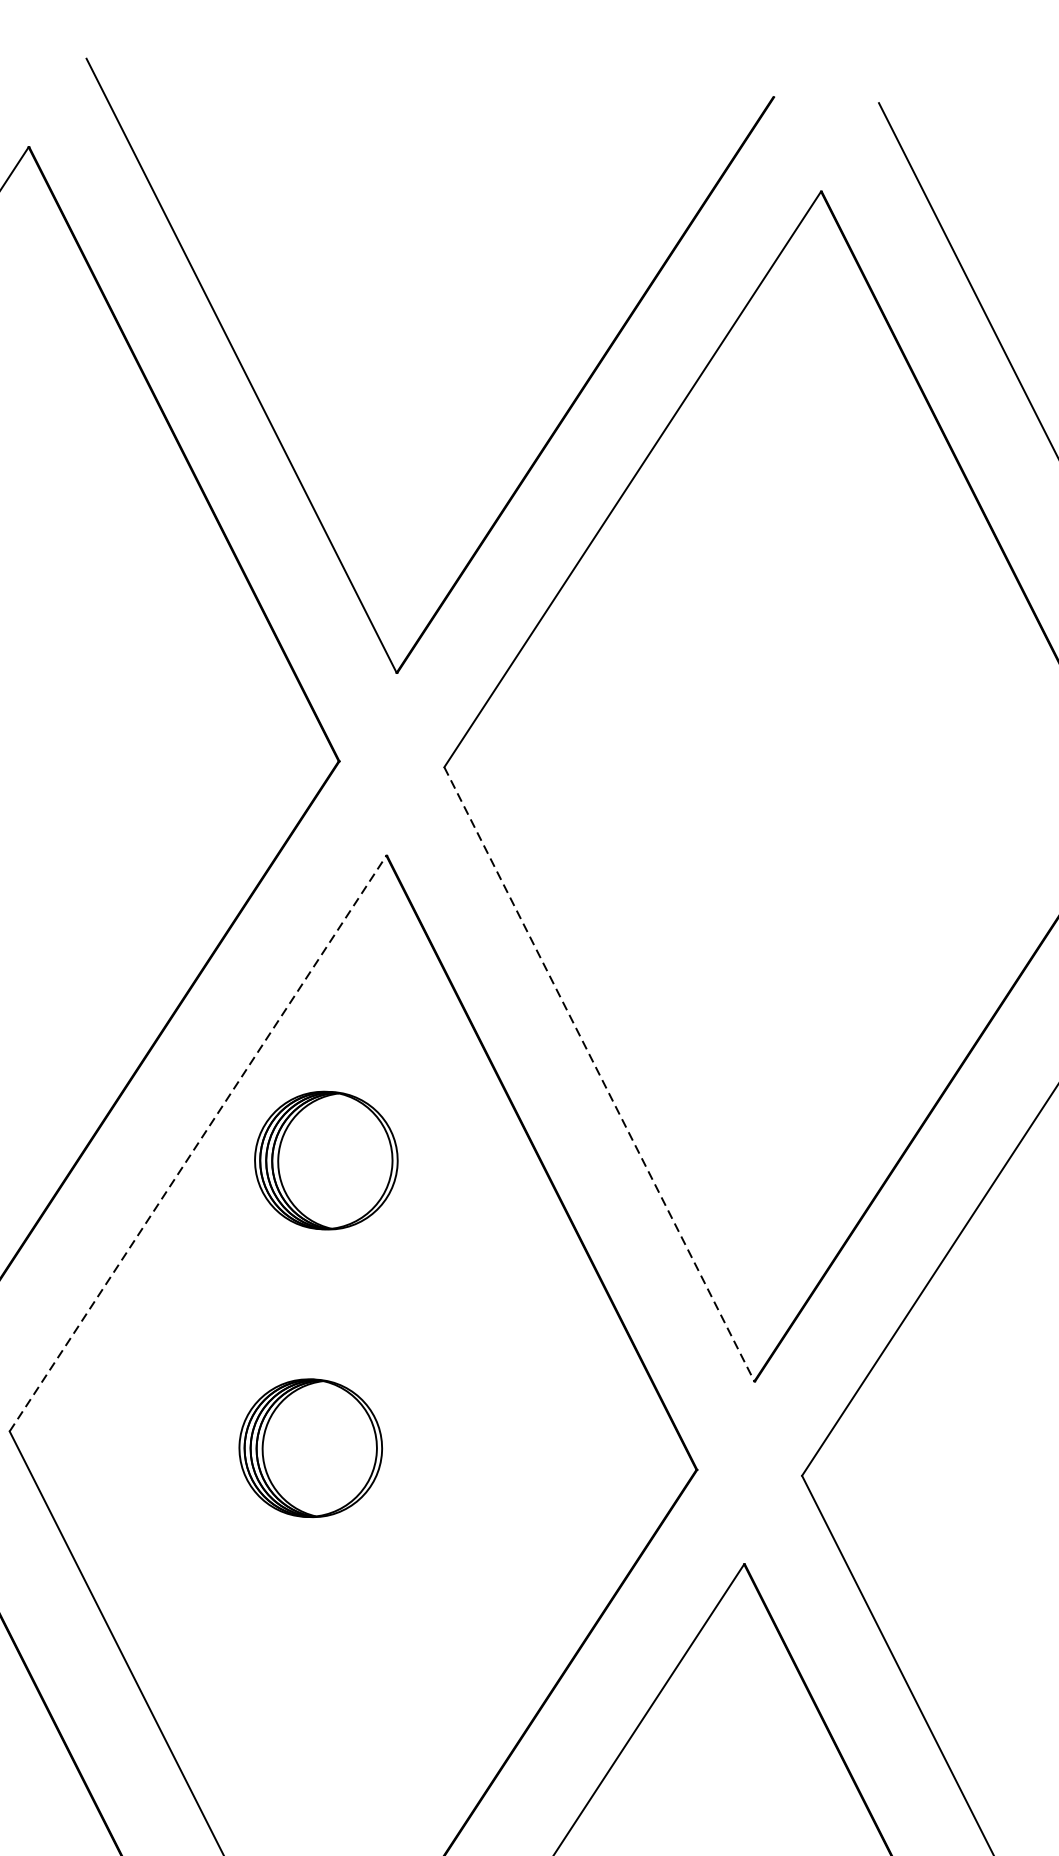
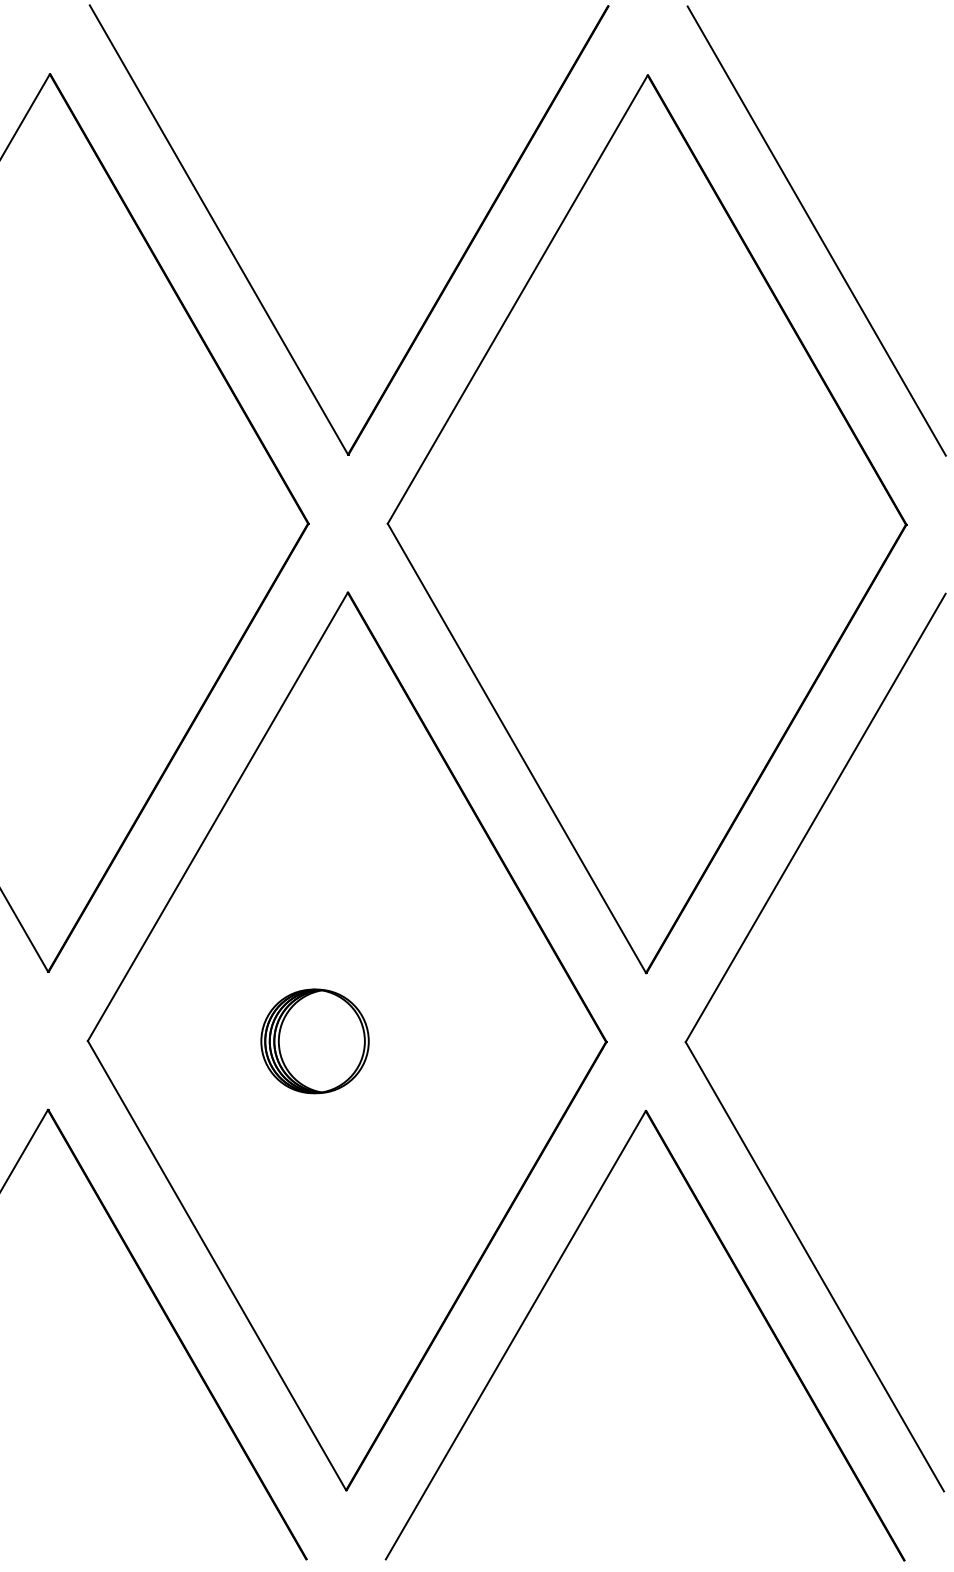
line: (600, 1074) -> (517, 748), dashed -> solid
line: (198, 1143) -> (218, 816), dashed -> solid
part: (325, 1160) -> (314, 824), removed

